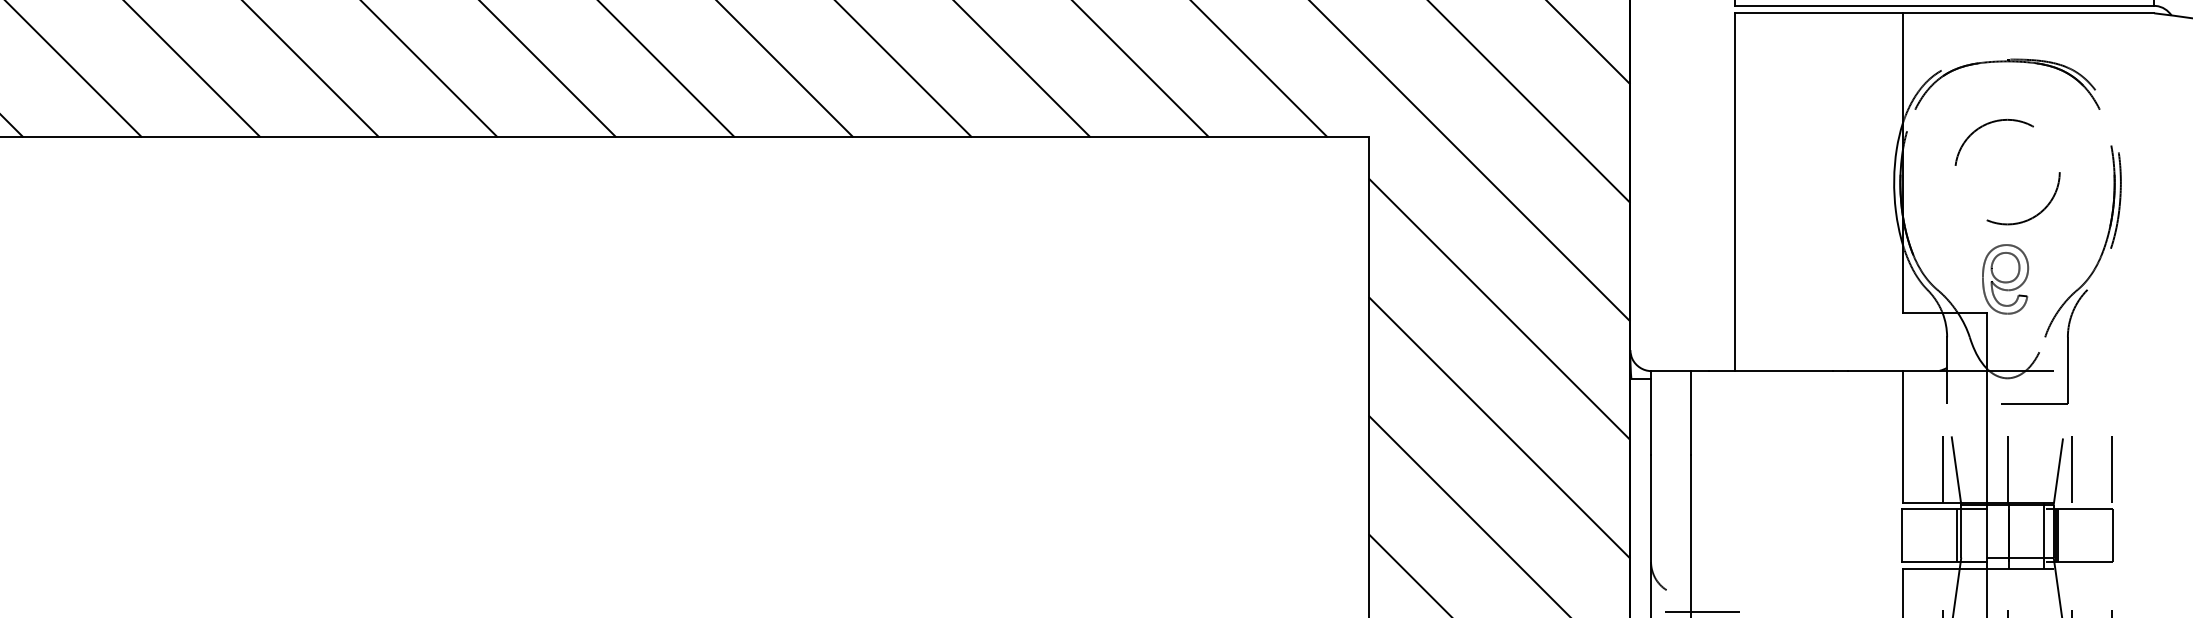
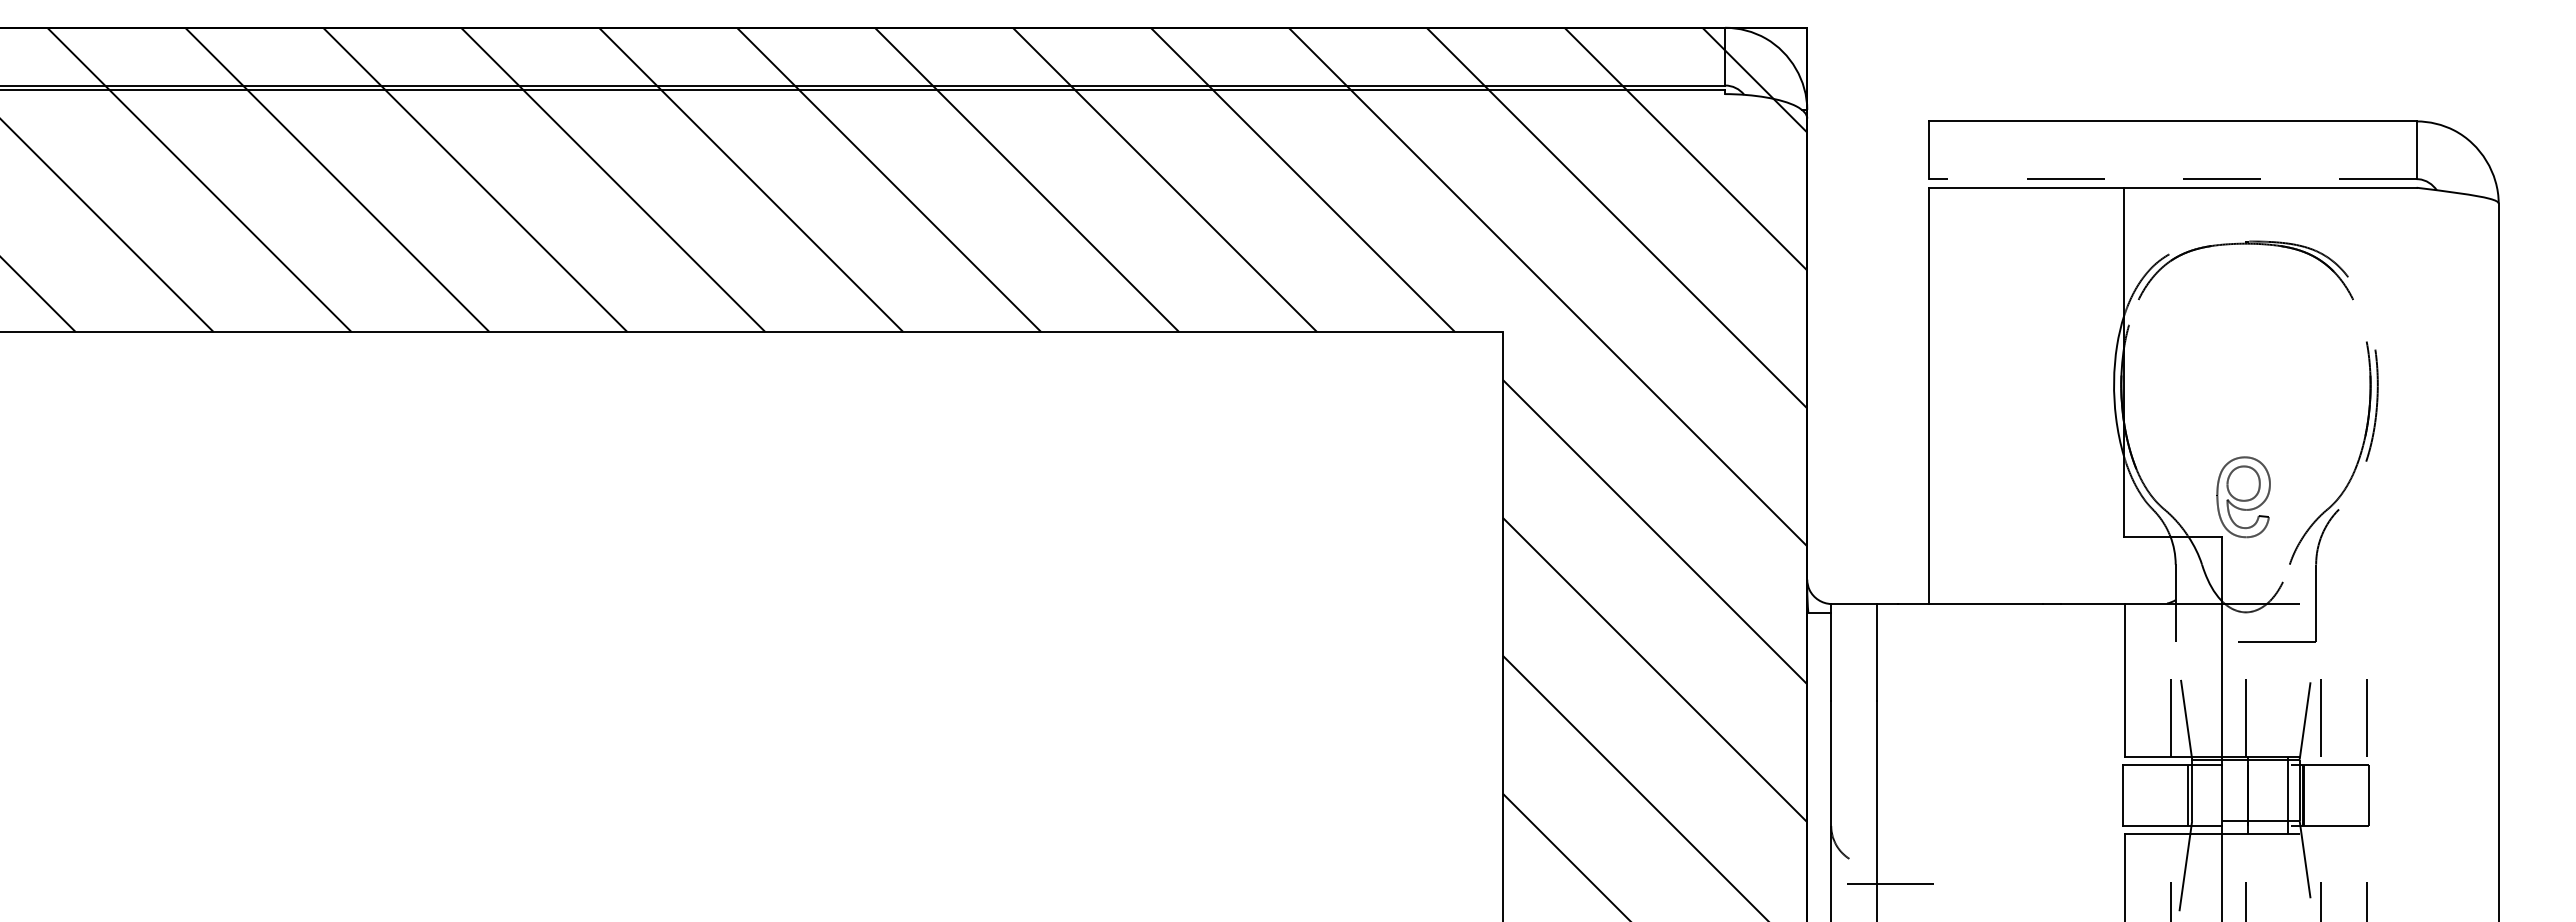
line: (1944, 6) -> (2172, 179), solid -> dashed
circle: (2007, 172) -> (2245, 372), removed

